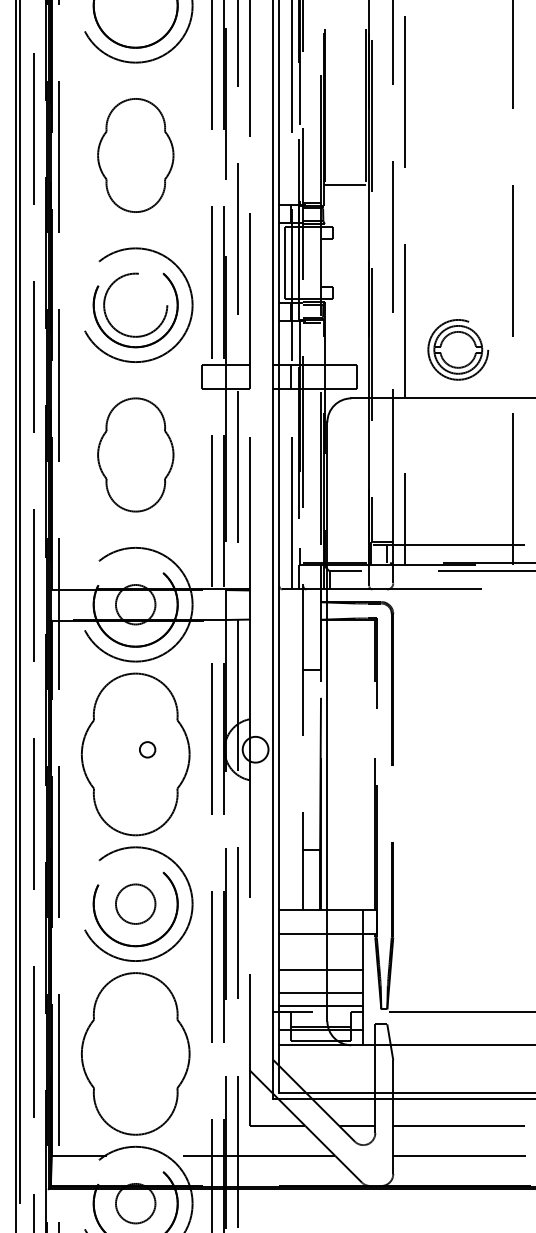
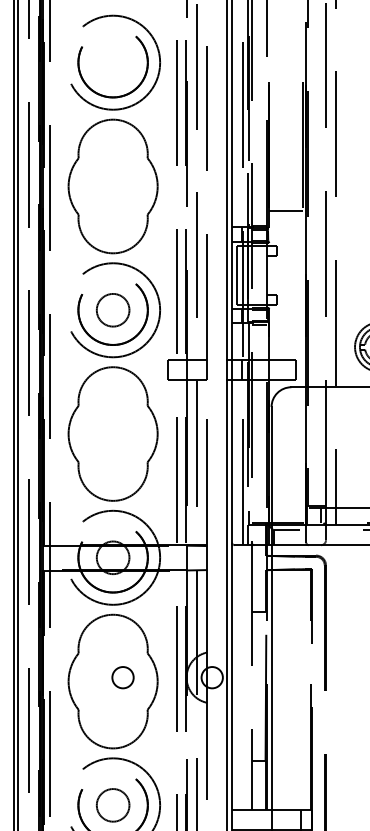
part: (135, 155) -> (112, 186), size x1.43
circle: (135, 305) -> (112, 310), size x0.62
part: (135, 454) -> (112, 433), size x1.43
circle: (147, 749) -> (122, 677), size x1.67

